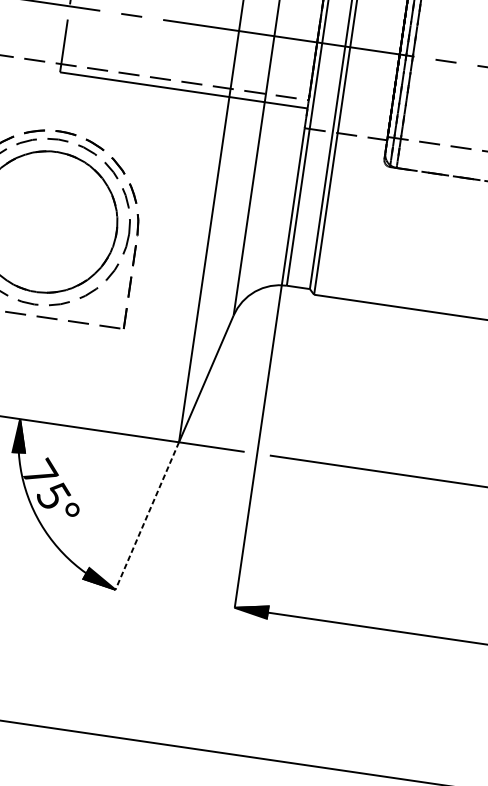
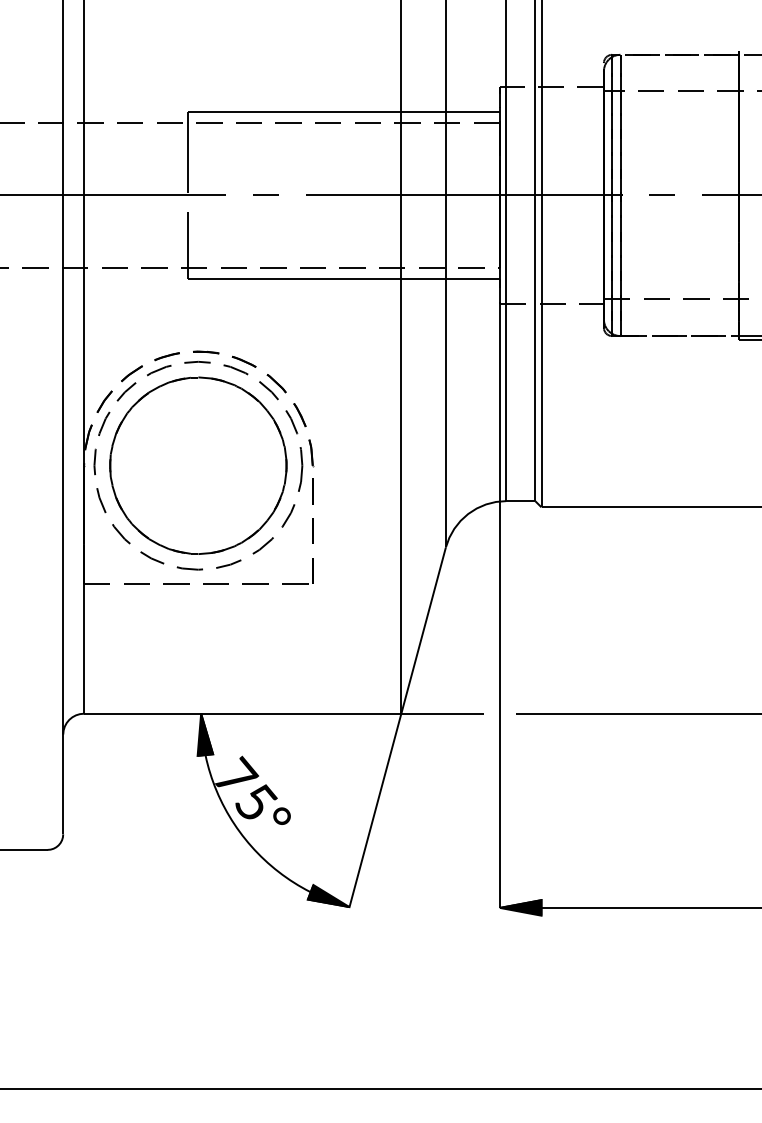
line: (147, 516) -> (375, 810), dashed -> solid

